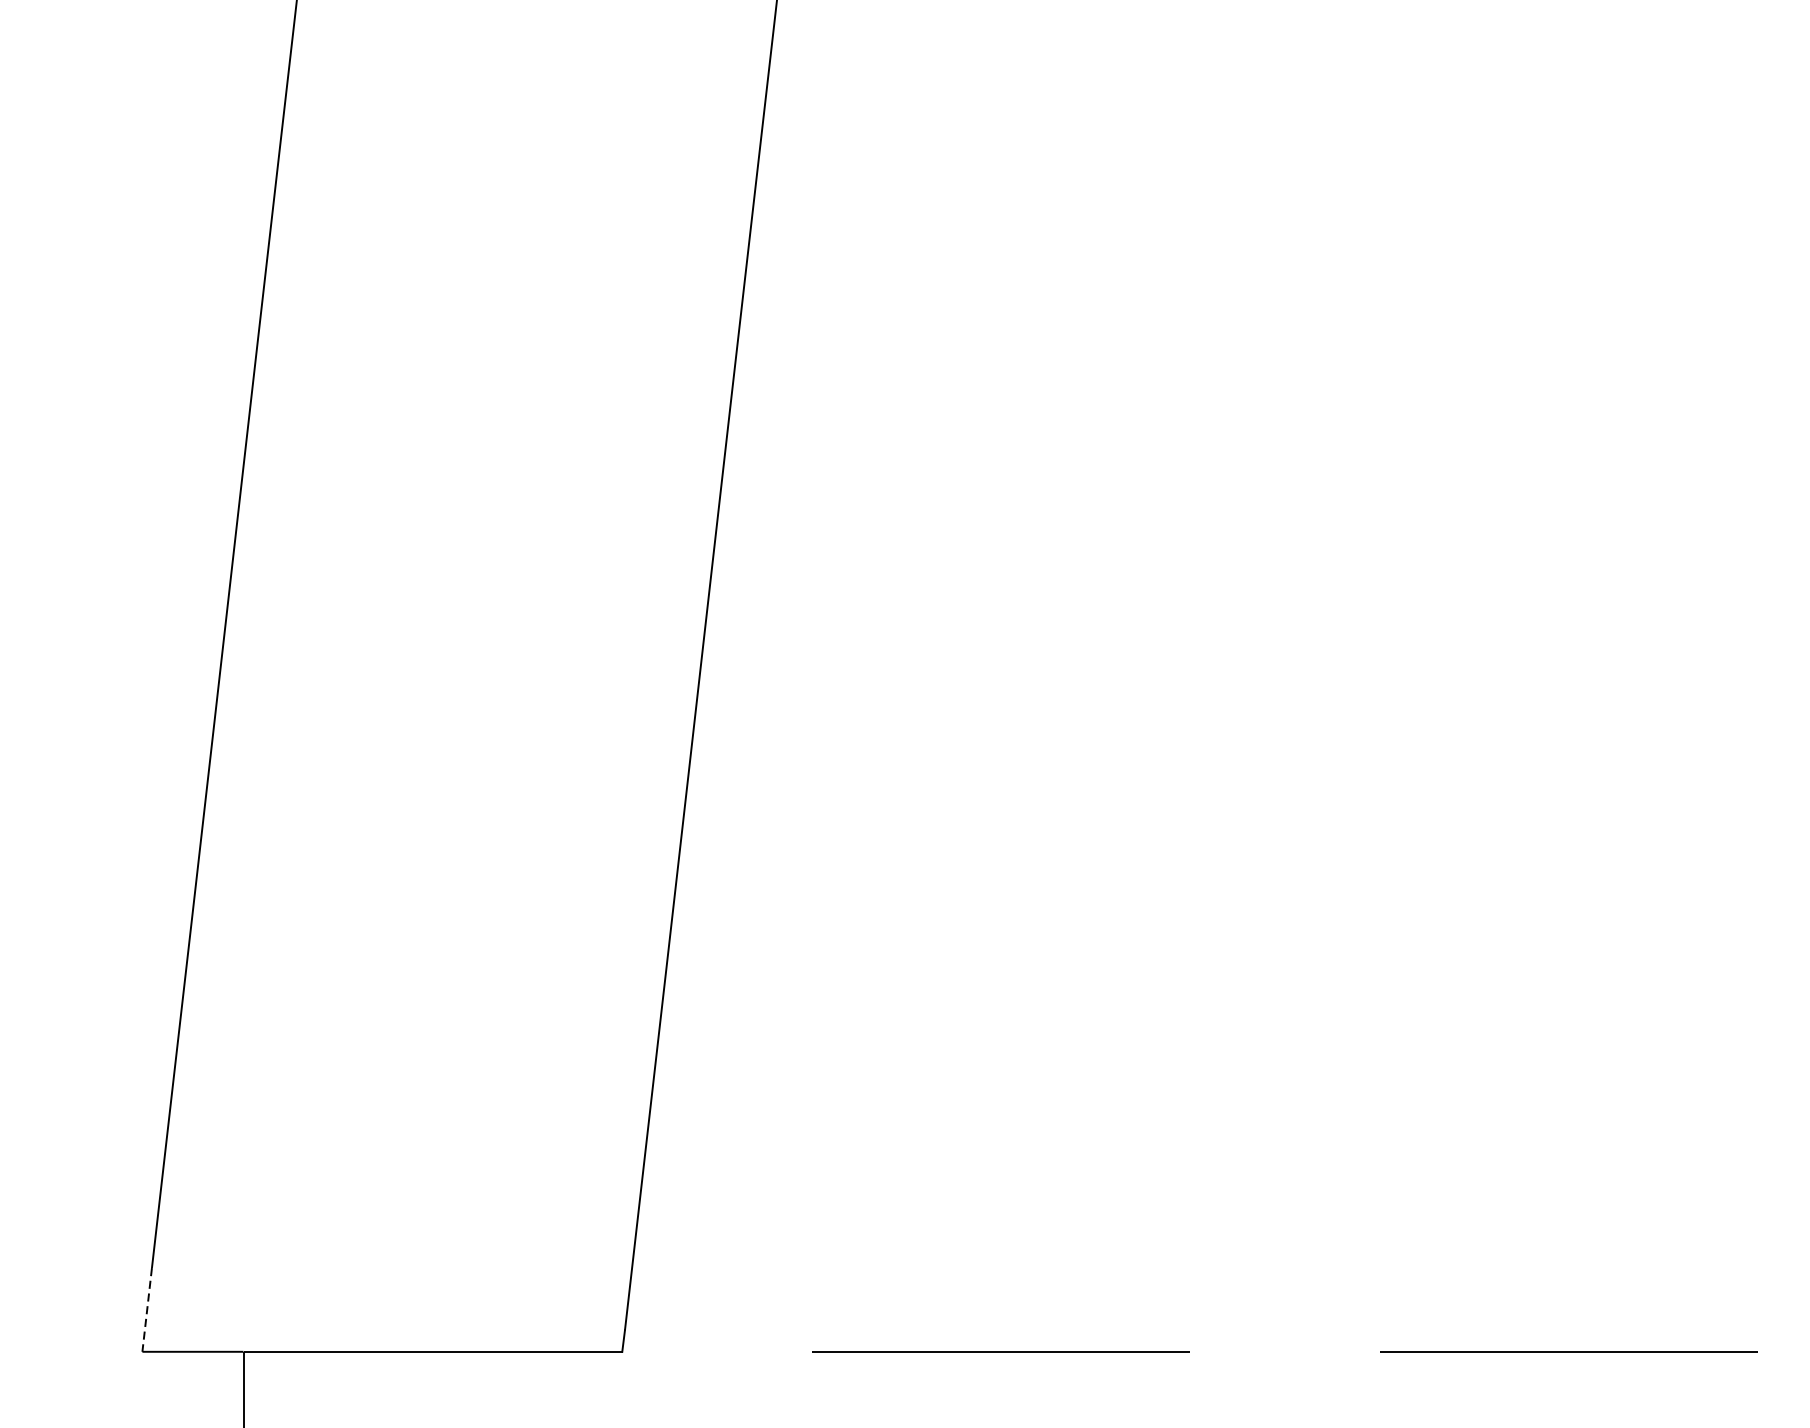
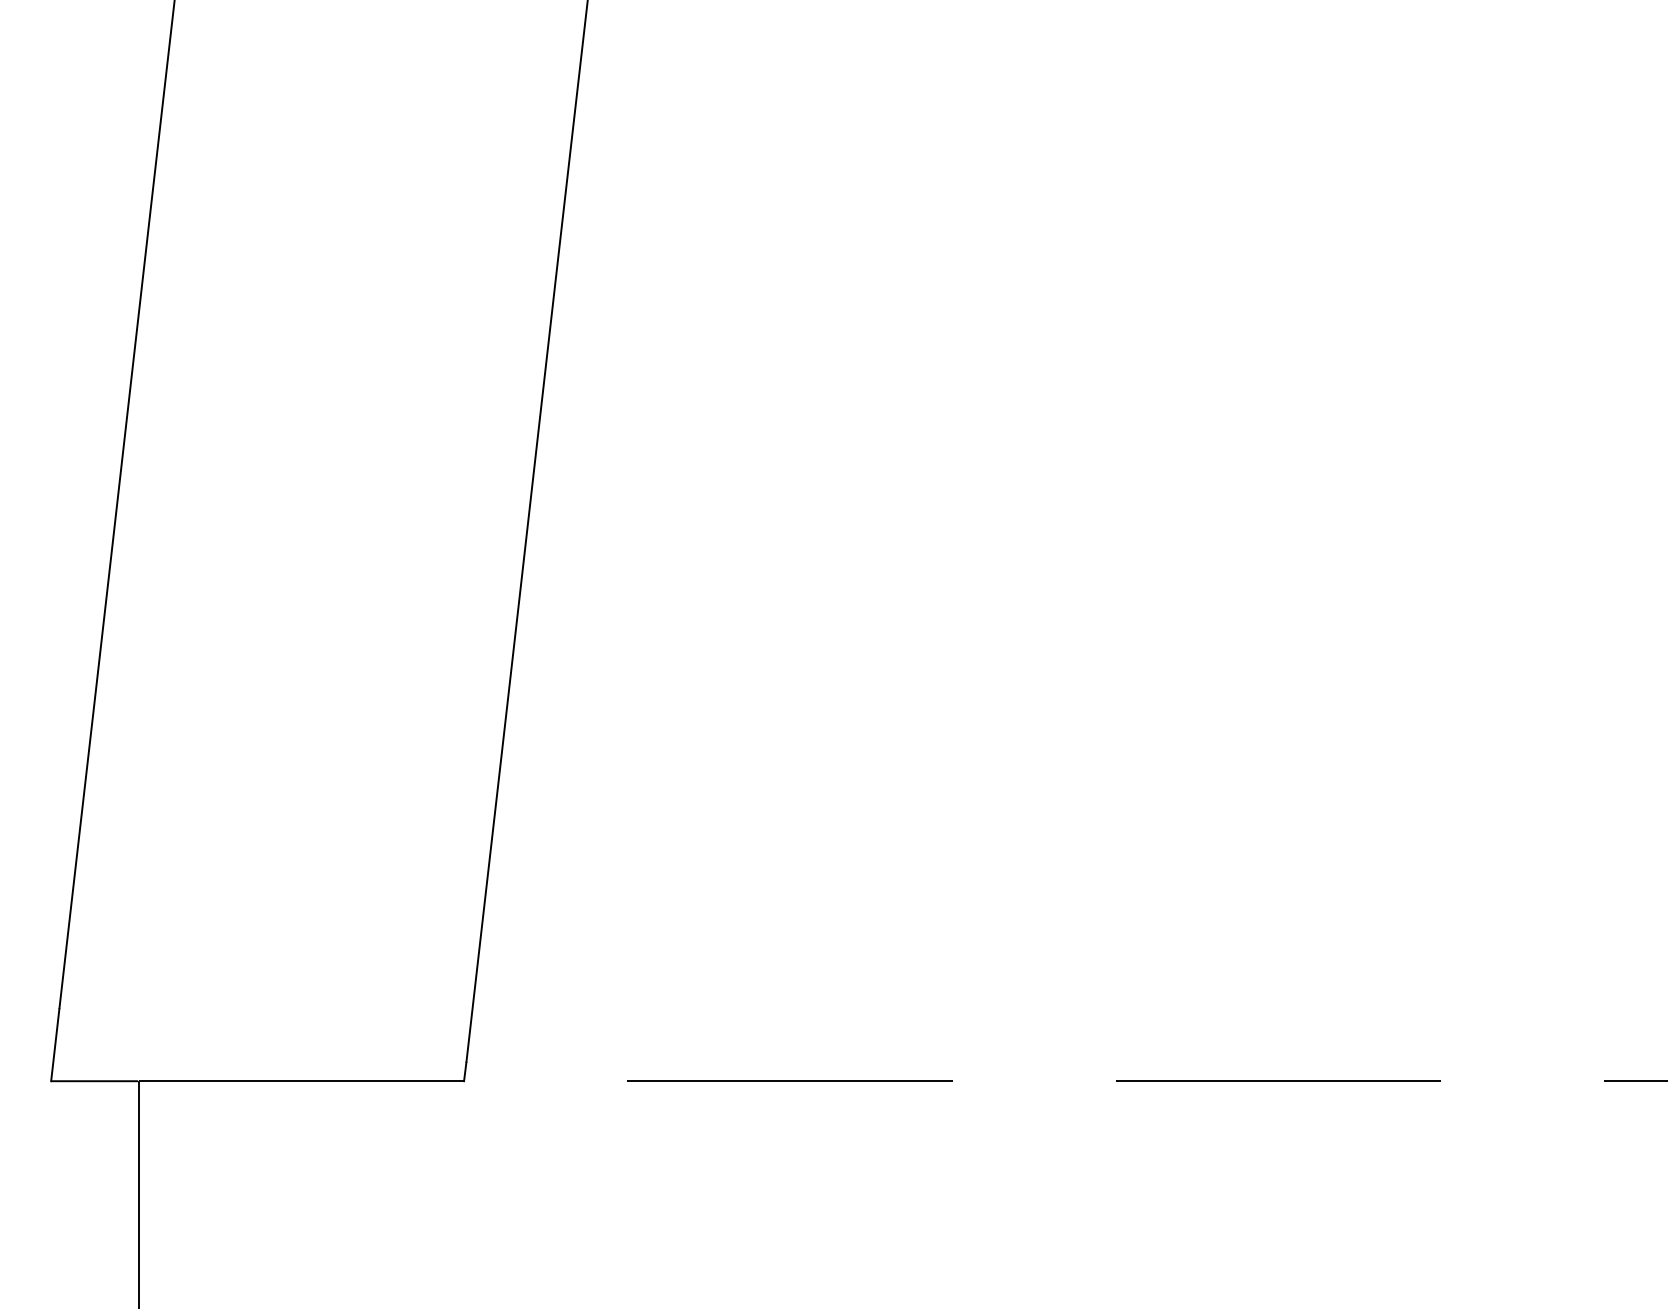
line: (147, 1310) -> (55, 1045), dashed -> solid

